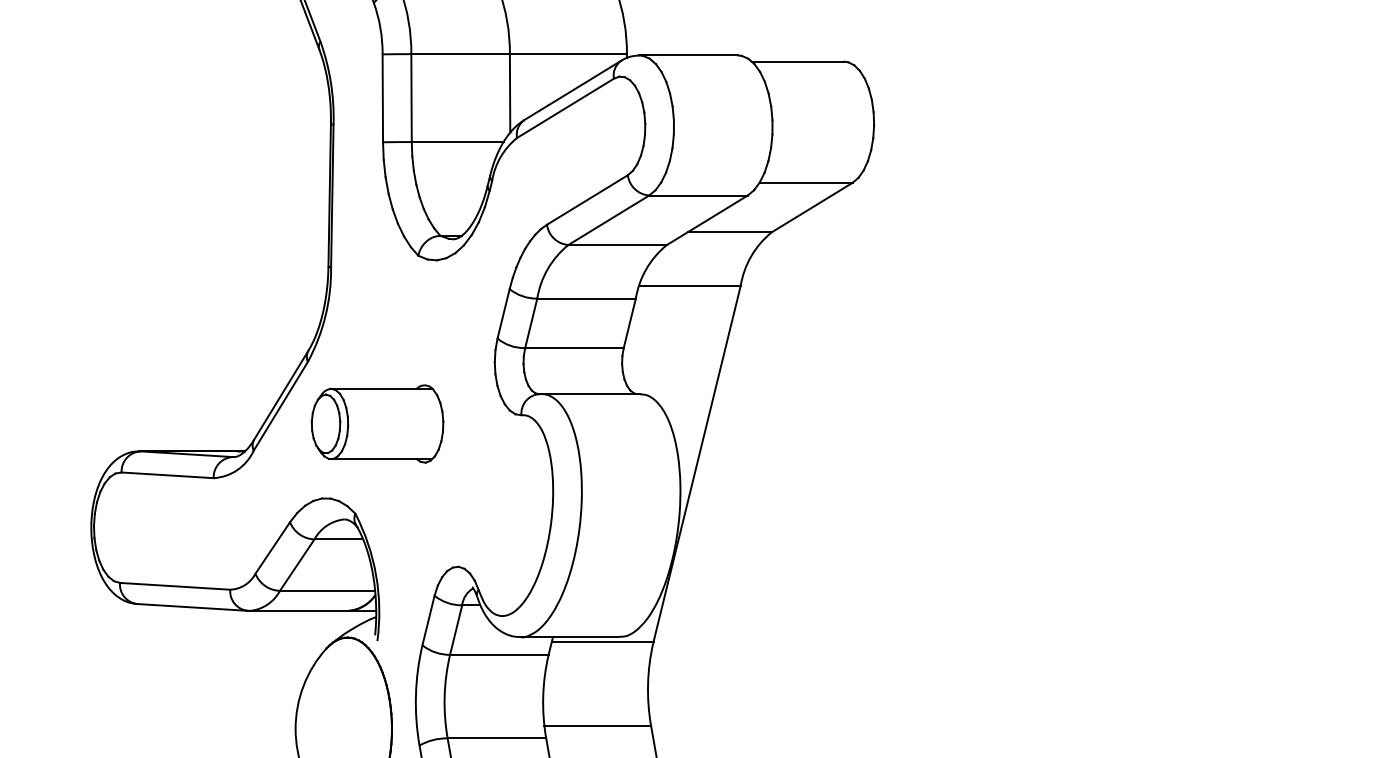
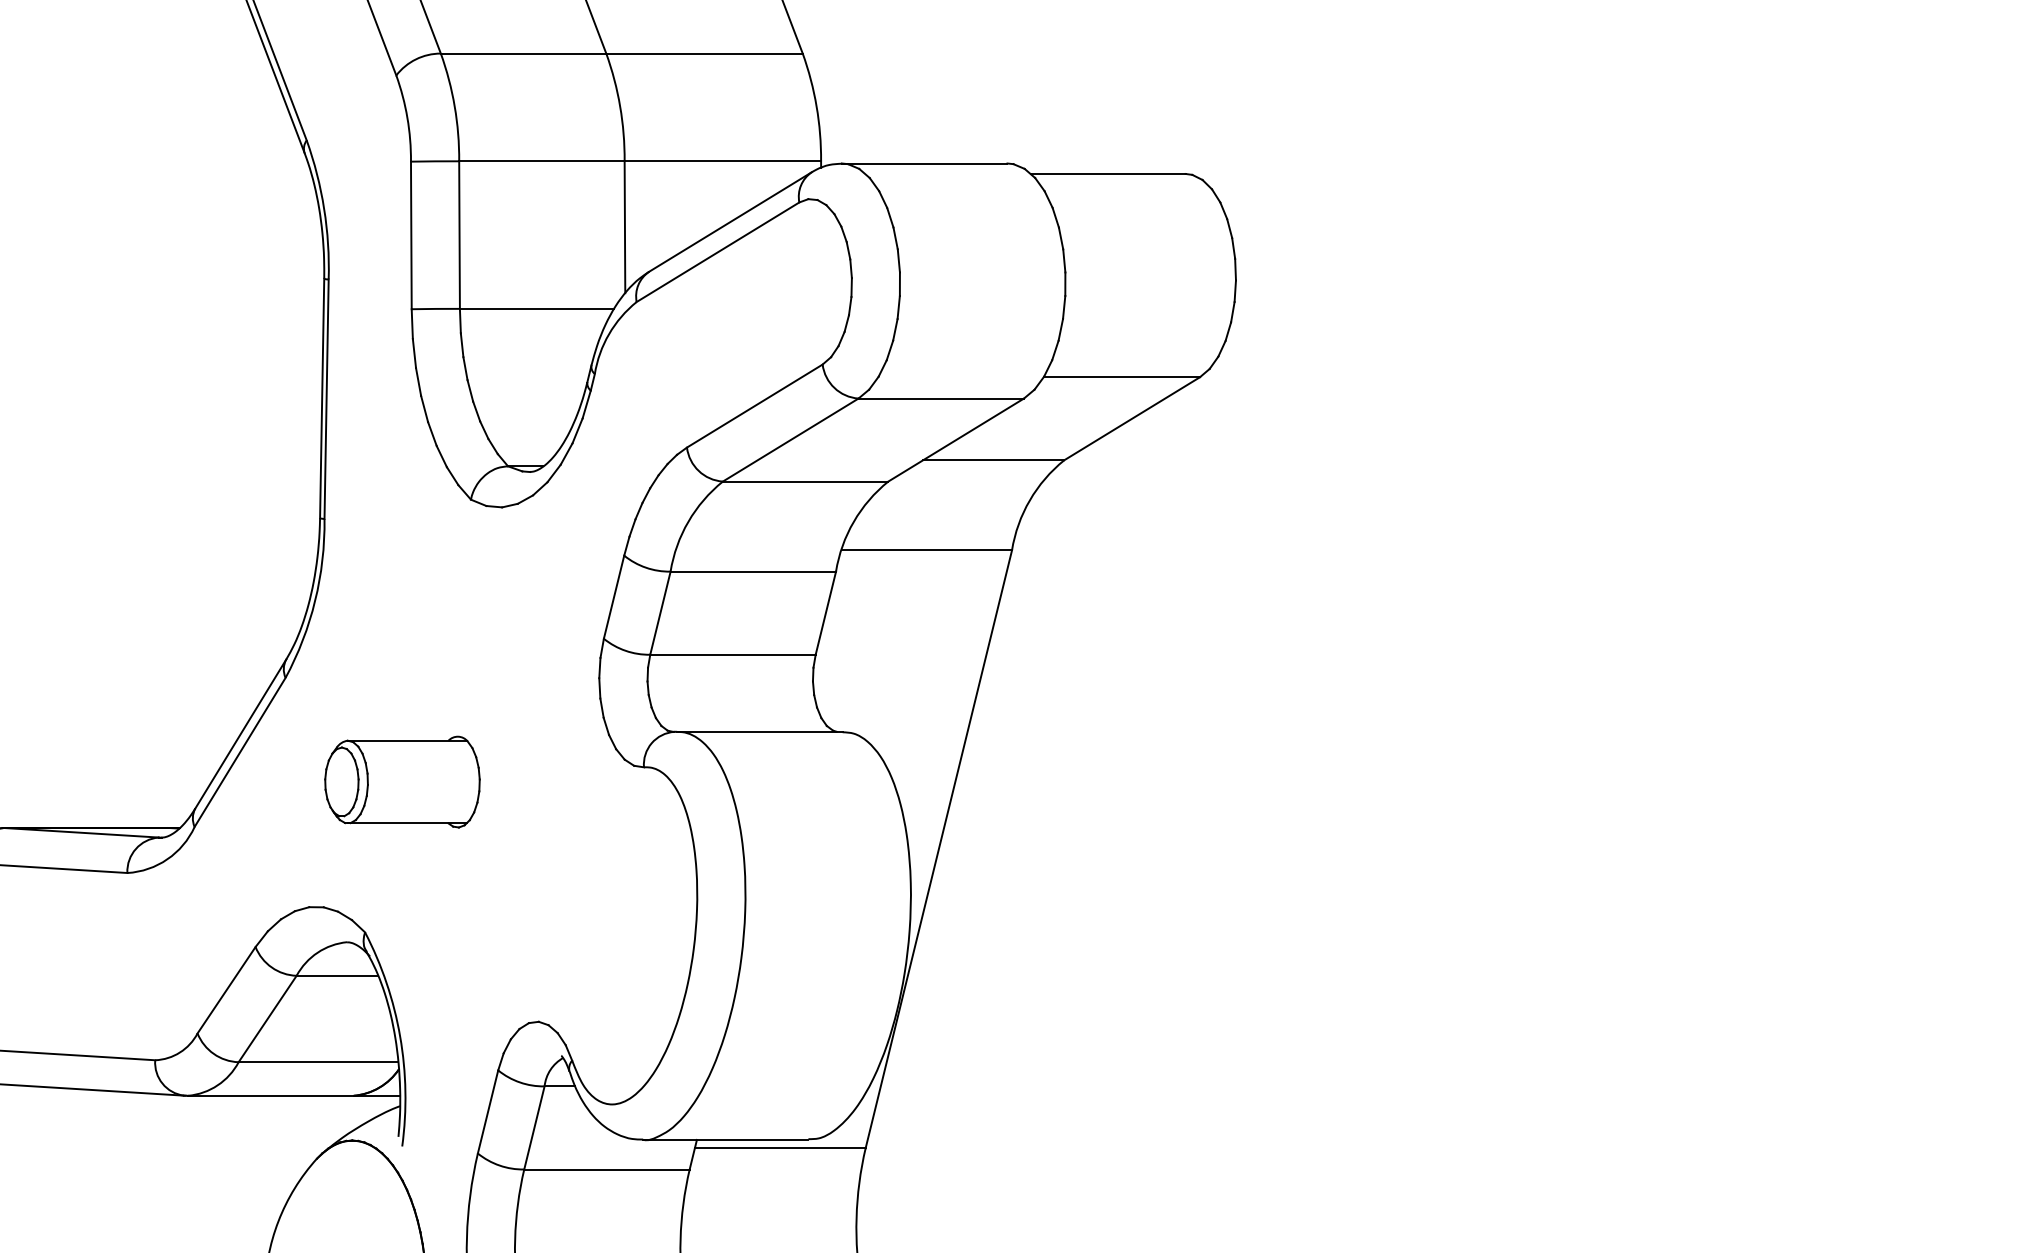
part: (377, 423) -> (402, 781), size x0.7

